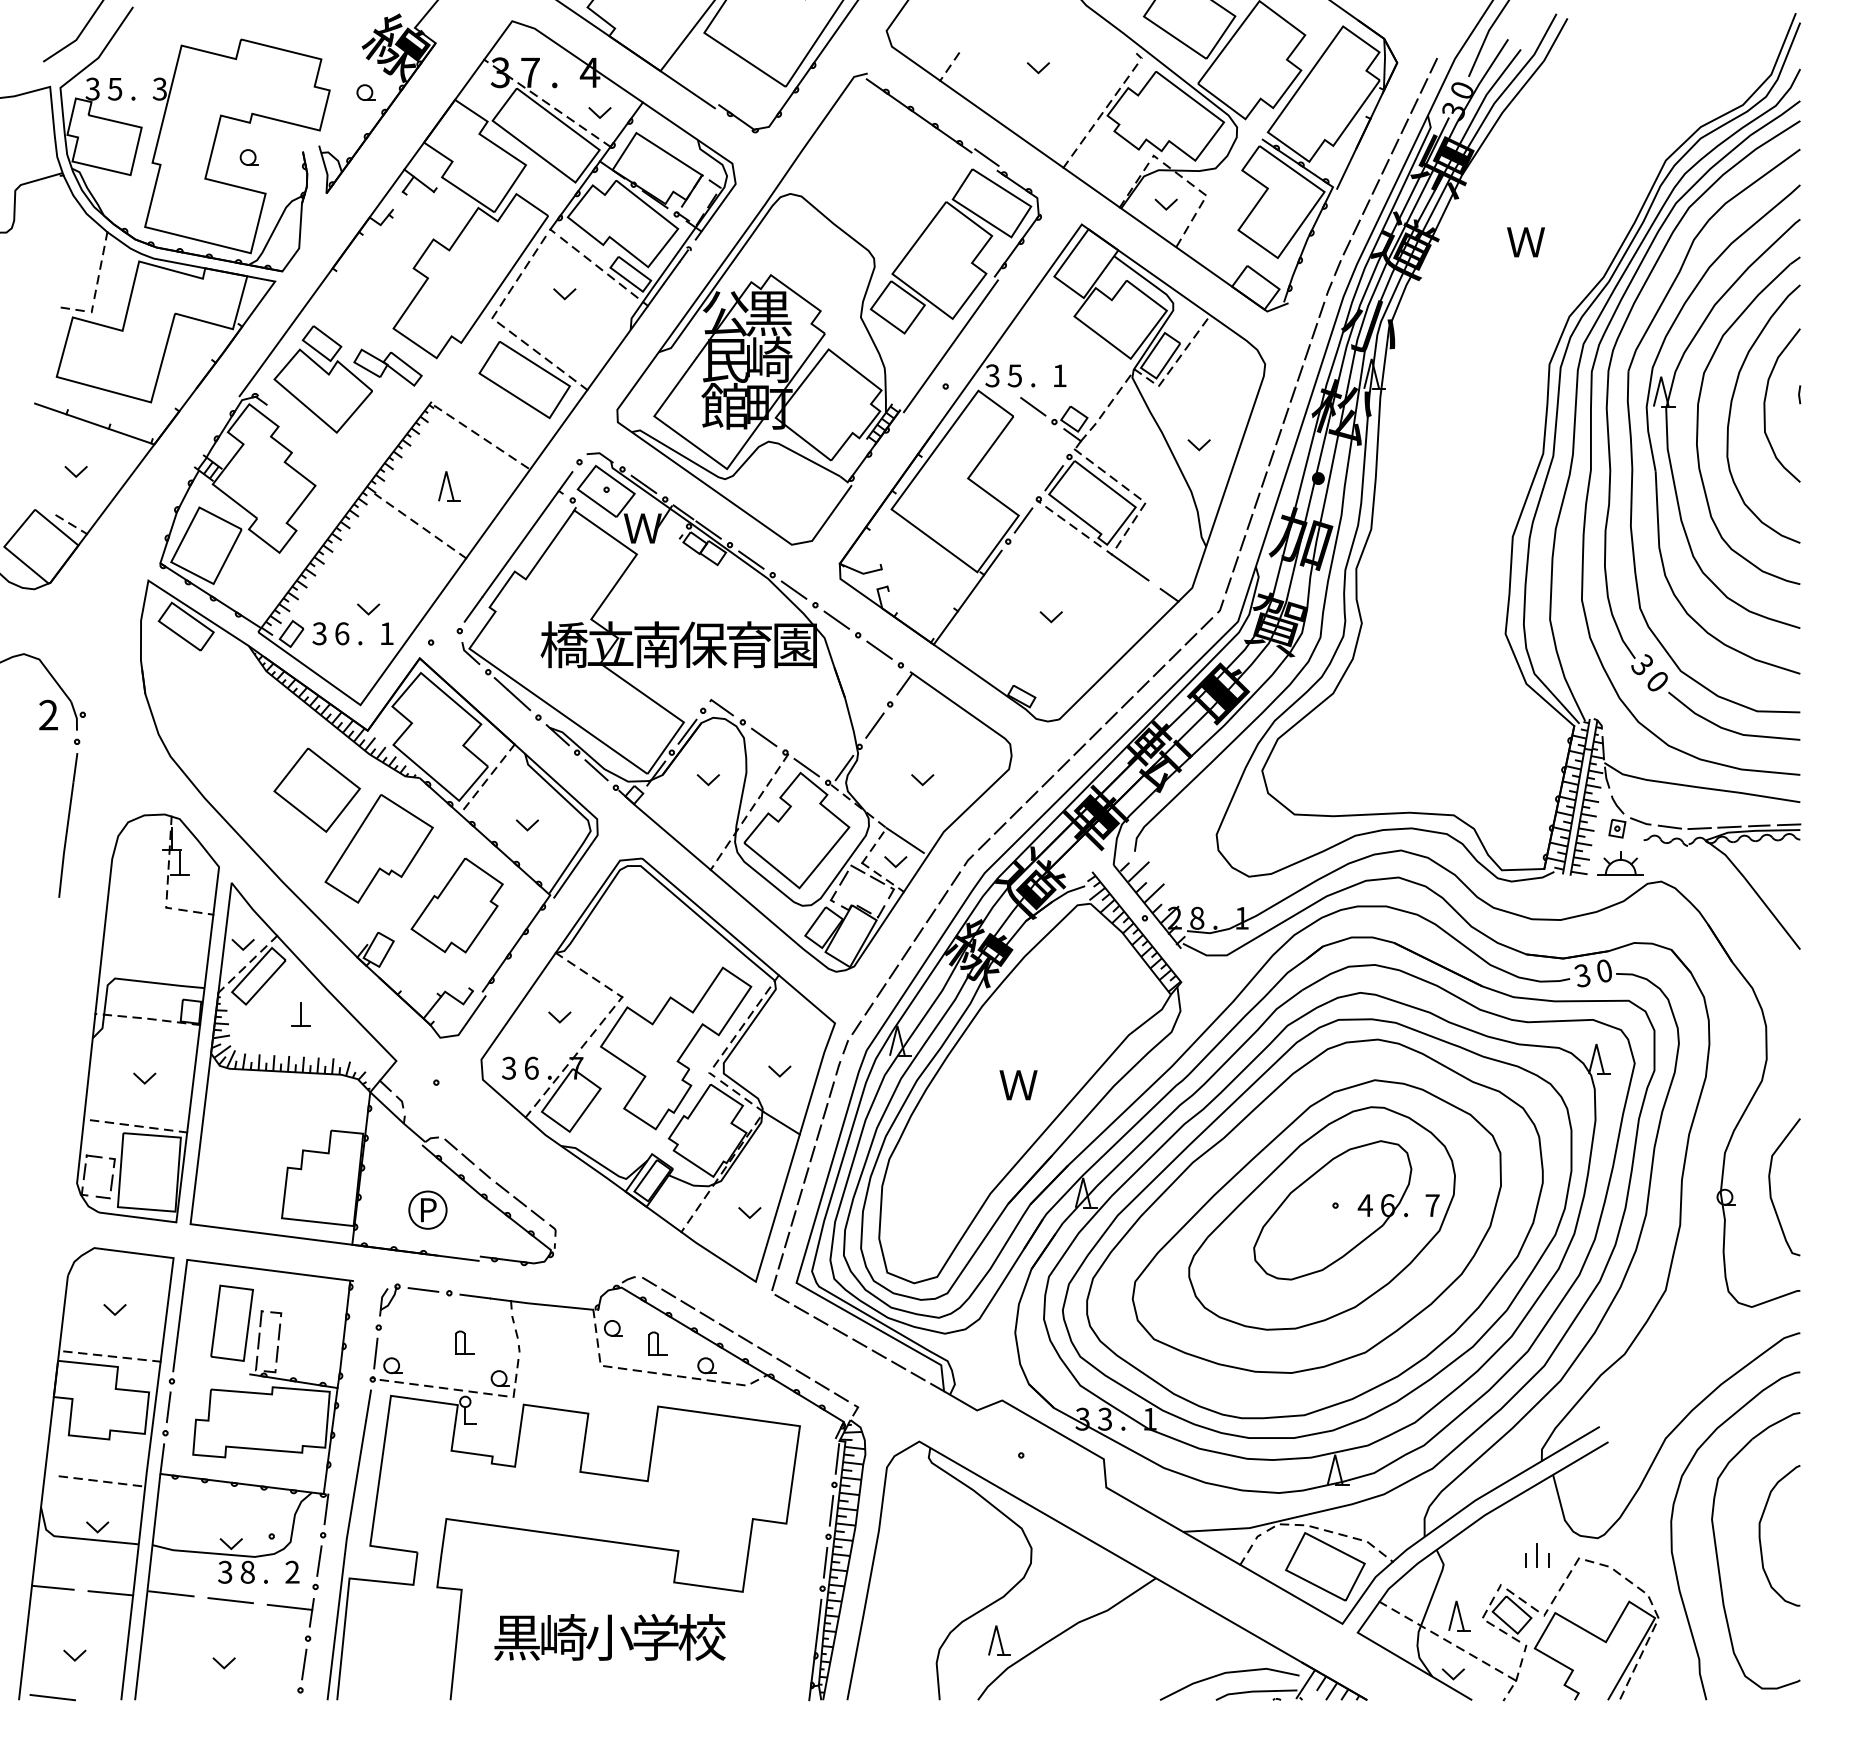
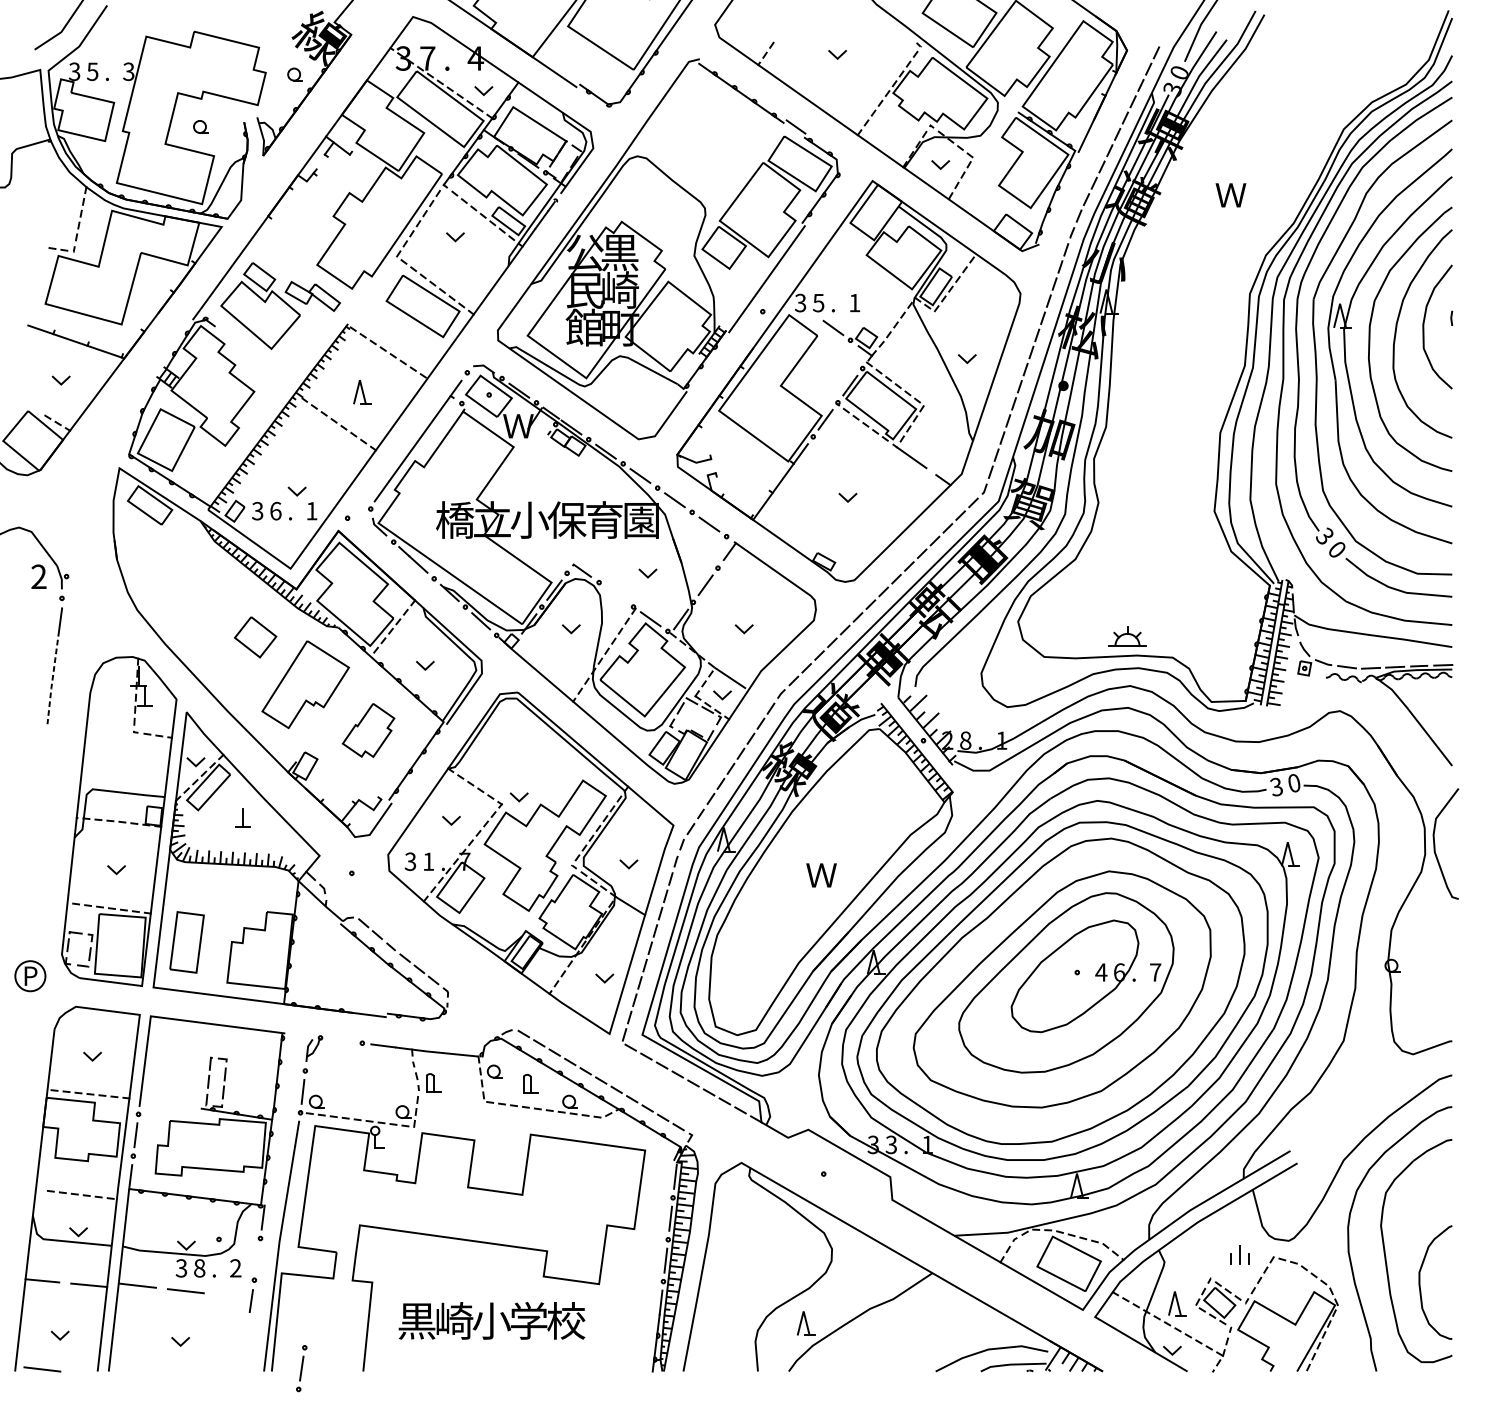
text: (656, 644) -> (529, 519), 南 -> 小
line: (801, 712) -> (646, 574), added
line: (764, 737) -> (616, 594), removed
part: (316, 789) -> (255, 636), size x0.6
line: (65, 841) -> (52, 678), solid -> dashed
part: (1620, 863) -> (1127, 636), moved
part: (456, 905) -> (368, 730), size x0.7
line: (641, 989) -> (517, 798), added
text: (531, 1067) -> (428, 861), 6 -> 1
curve: (1771, 1190) -> (1435, 846), moved
part: (427, 1209) -> (30, 975), moved
line: (423, 1289) -> (341, 1040), removed
part: (231, 1322) -> (186, 941), moved
part: (464, 1342) -> (433, 1082), moved
curve: (1760, 1535) -> (1420, 1282), moved
line: (319, 1560) -> (257, 1258), removed
line: (289, 1606) -> (233, 1295), removed
part: (304, 1664) -> (301, 1368), moved

